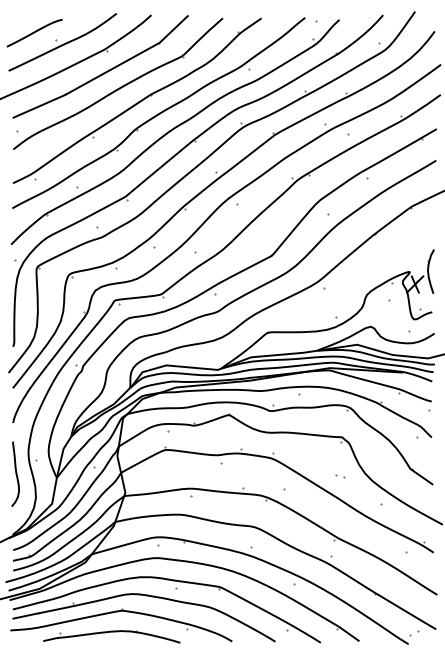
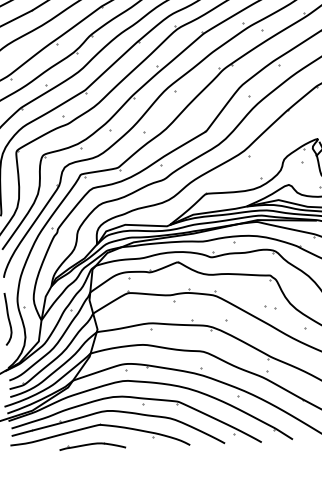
part: (340, 476) -> (270, 307), size x1.6
part: (111, 636) -> (92, 446), size x0.6

